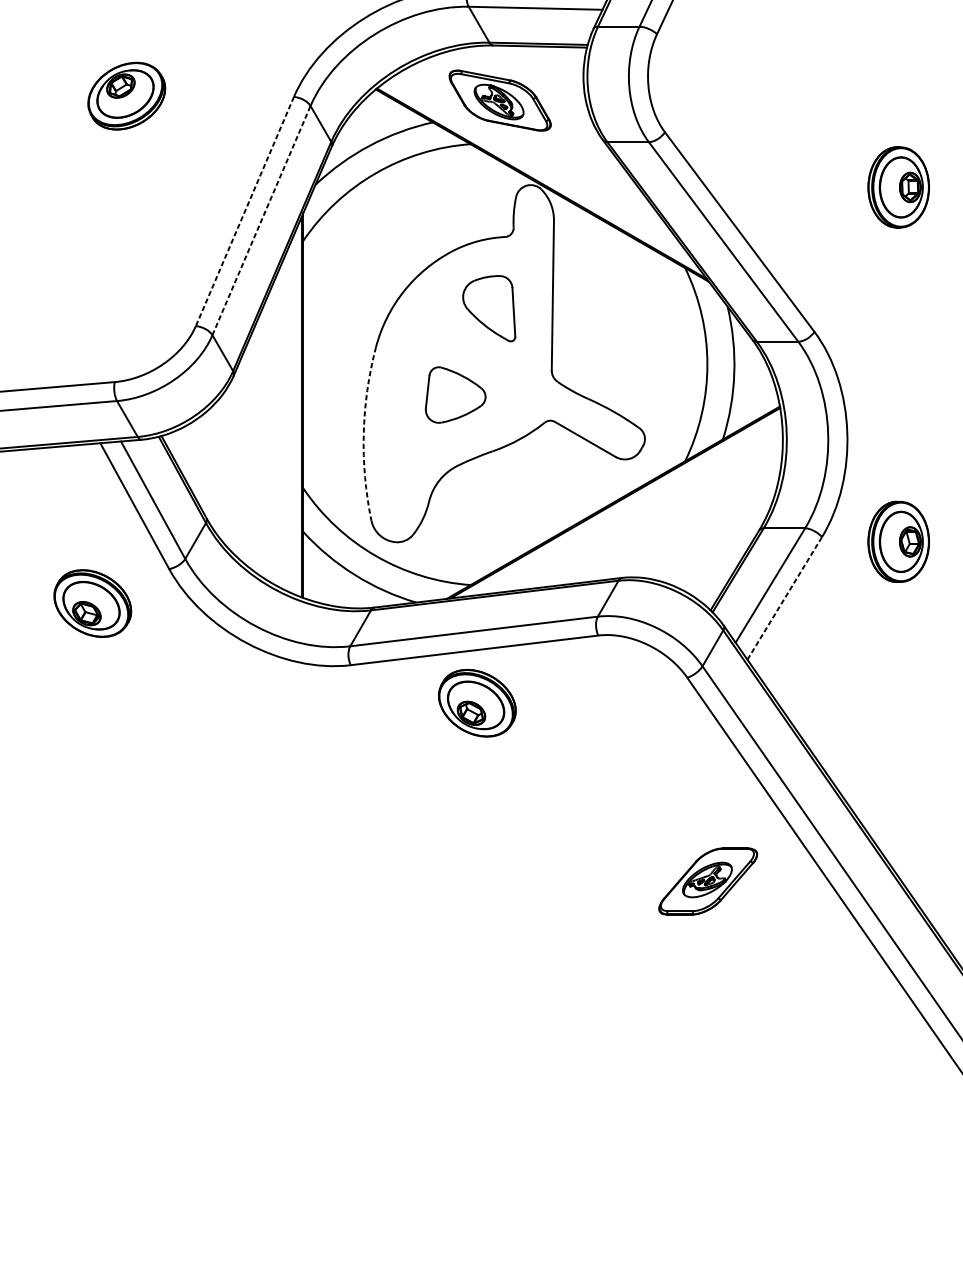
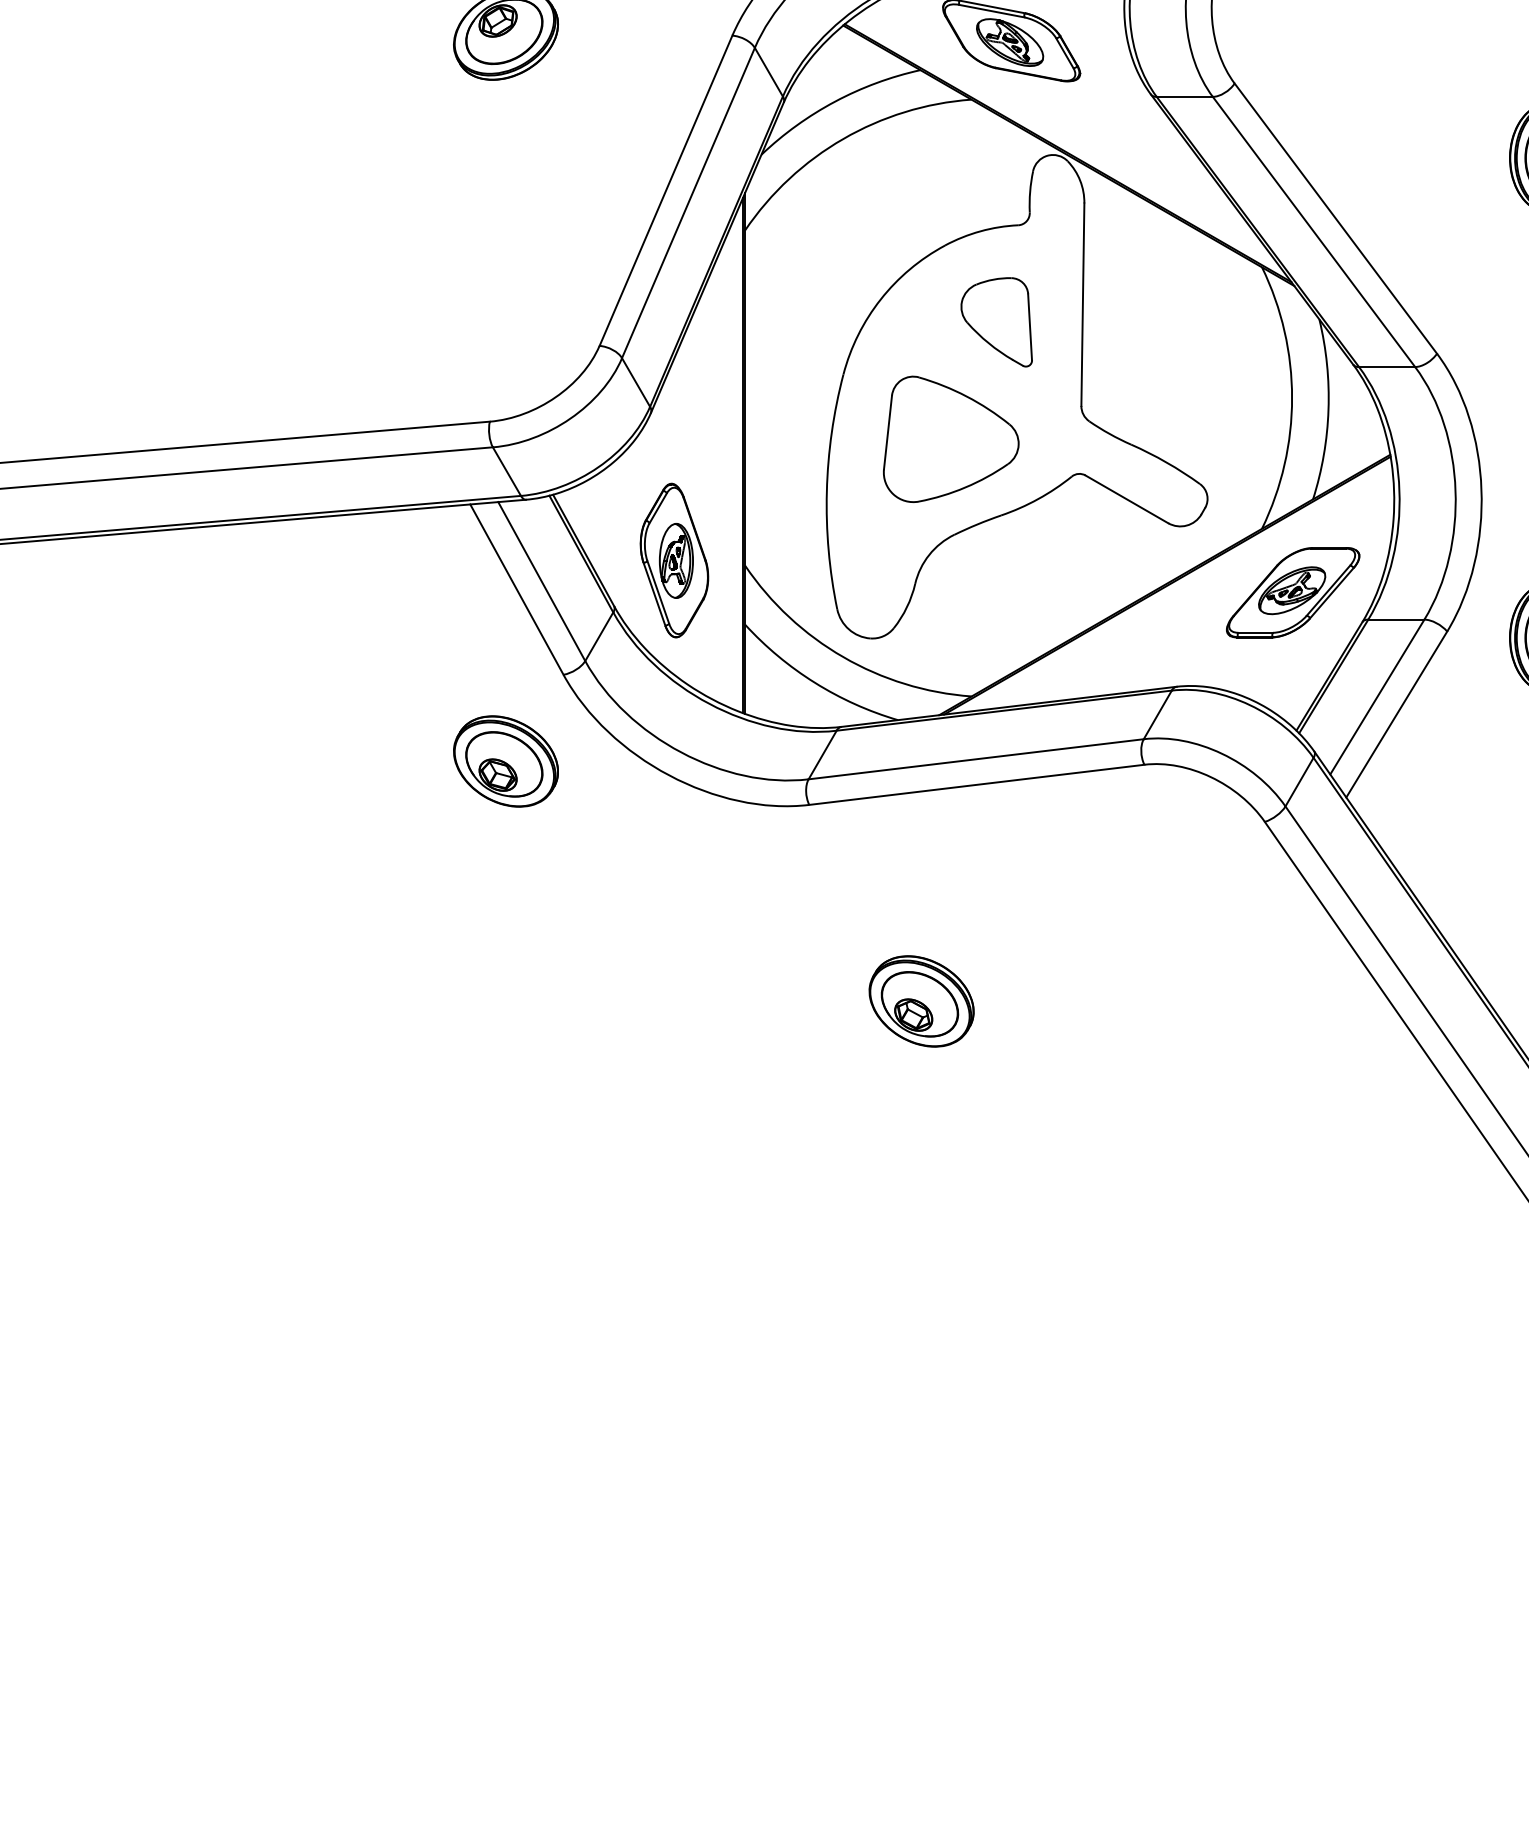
line: (245, 211) -> (666, 190), dashed -> solid
line: (261, 220) -> (688, 203), dashed -> solid
part: (455, 394) -> (951, 438), size x1.67
arc: (363, 433) -> (826, 491), dashed -> solid
part: (251, 484) -> (674, 560), added
line: (785, 598) -> (1397, 714), dashed -> solid
part: (92, 603) -> (505, 761), moved
part: (477, 703) -> (921, 1001), moved
part: (708, 881) -> (1293, 592), moved

